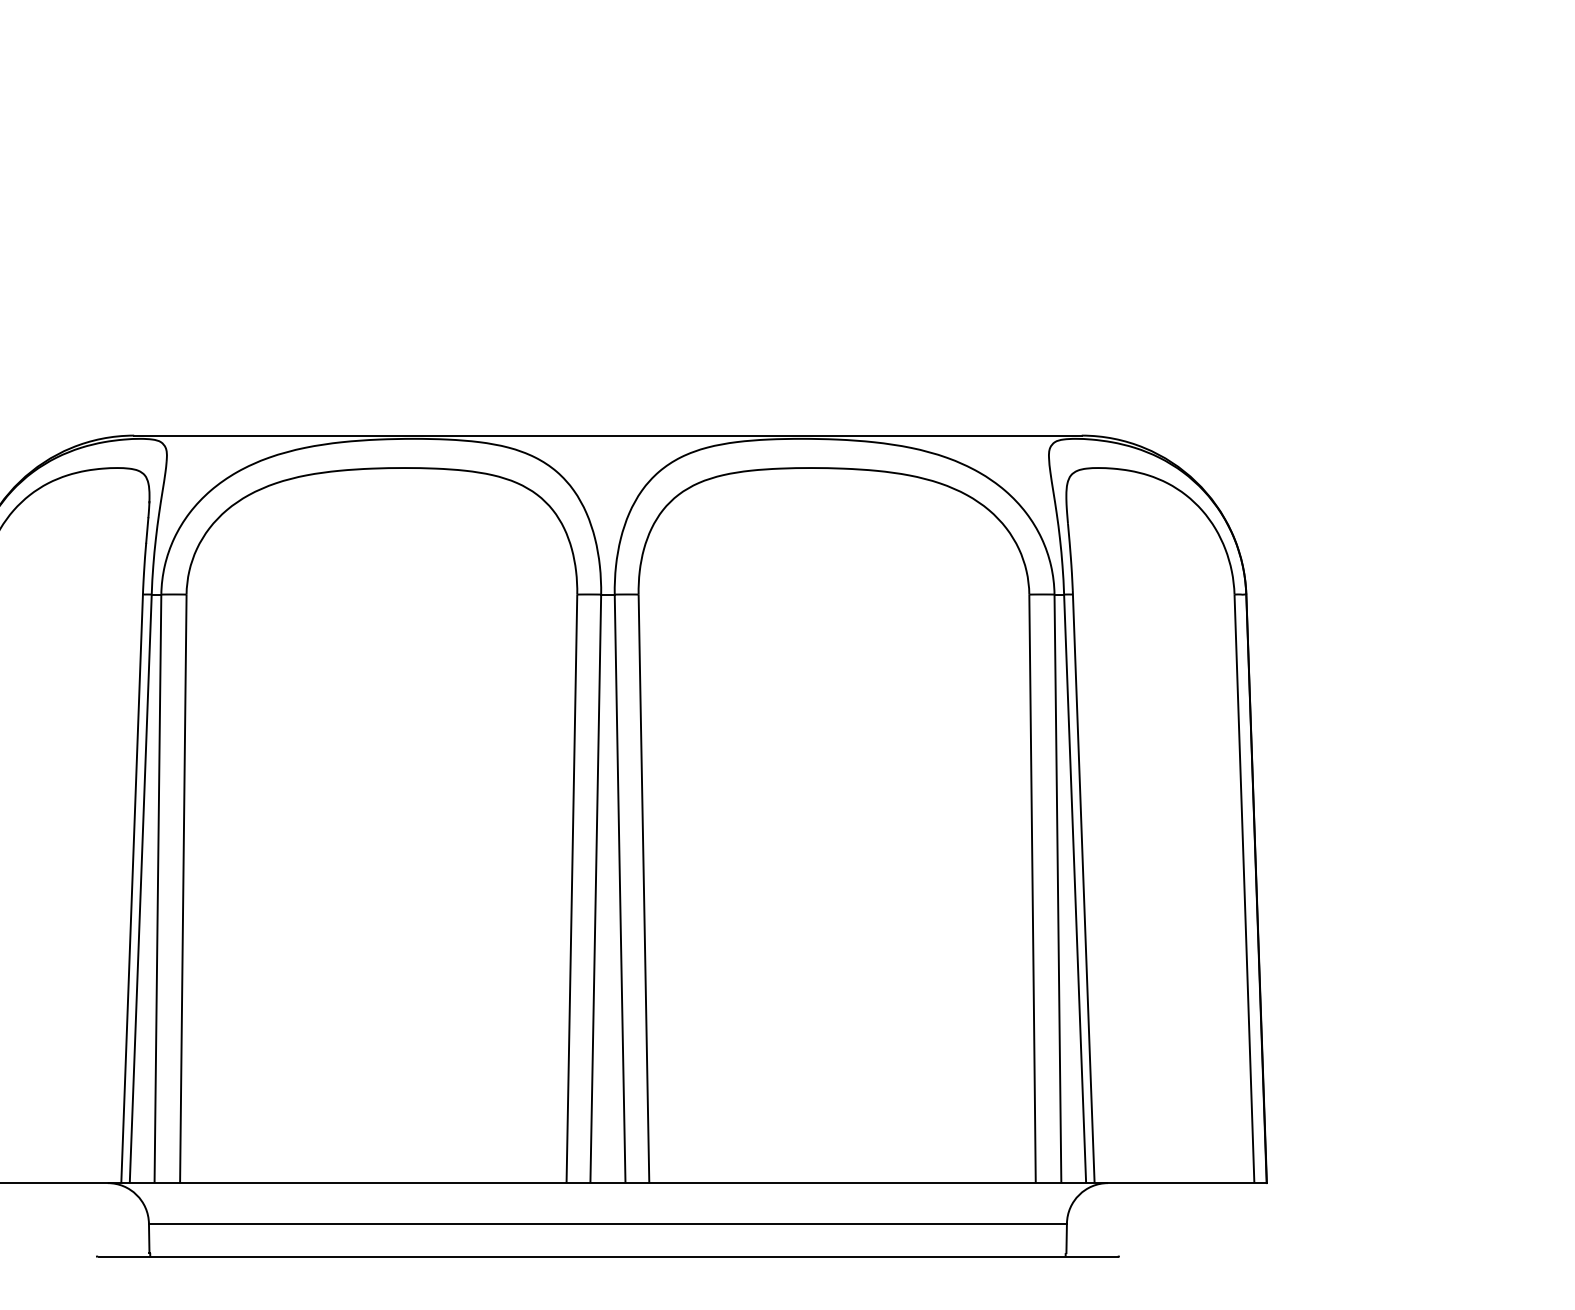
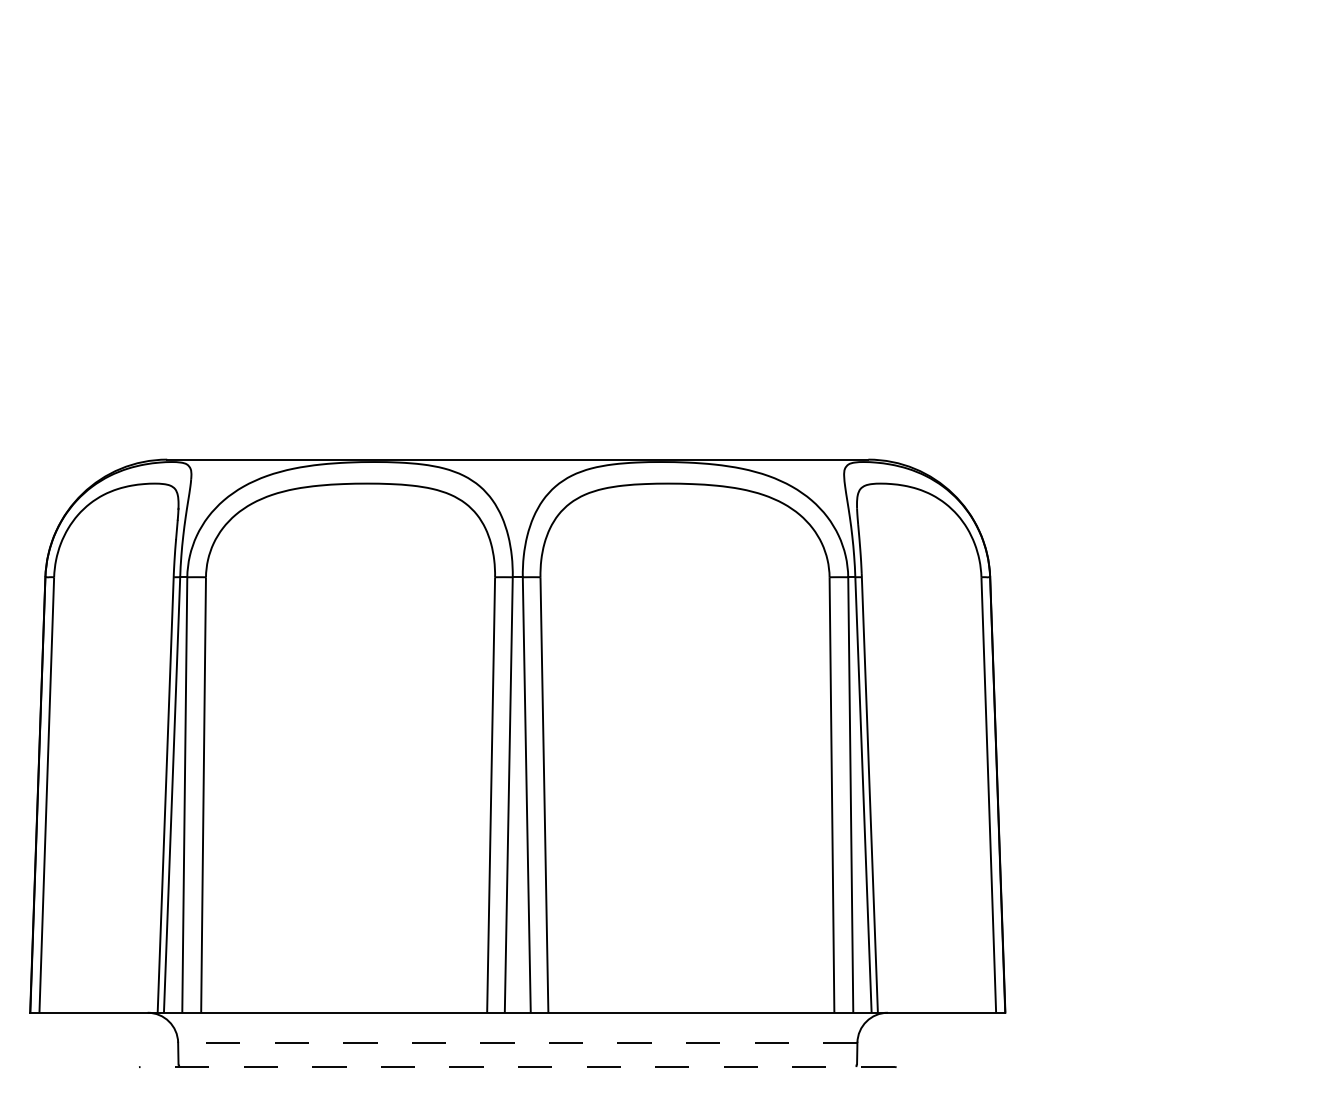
line: (607, 1223) -> (517, 1042), solid -> dashed
line: (607, 1257) -> (517, 1067), solid -> dashed

